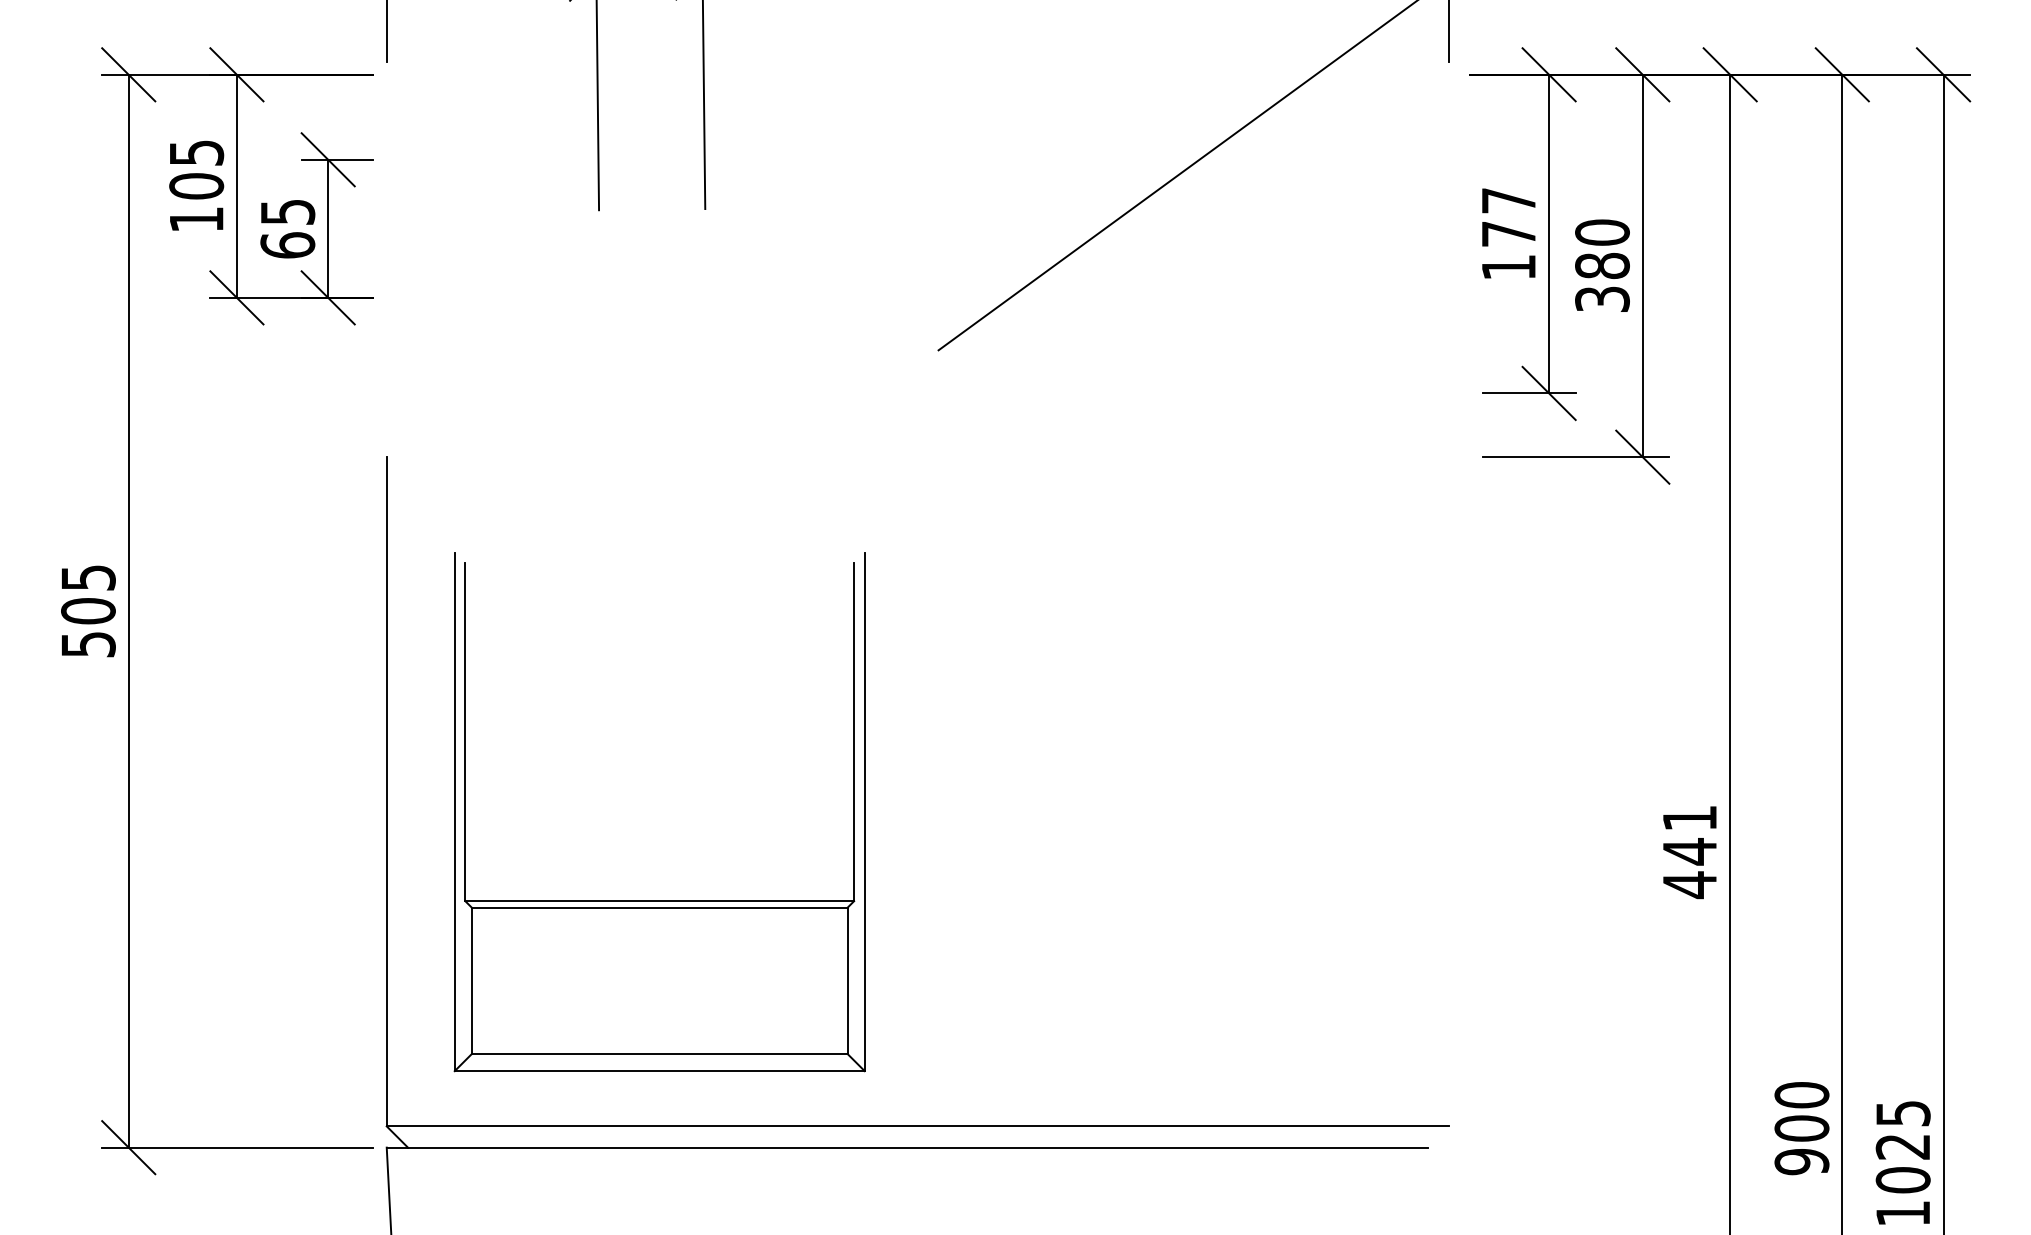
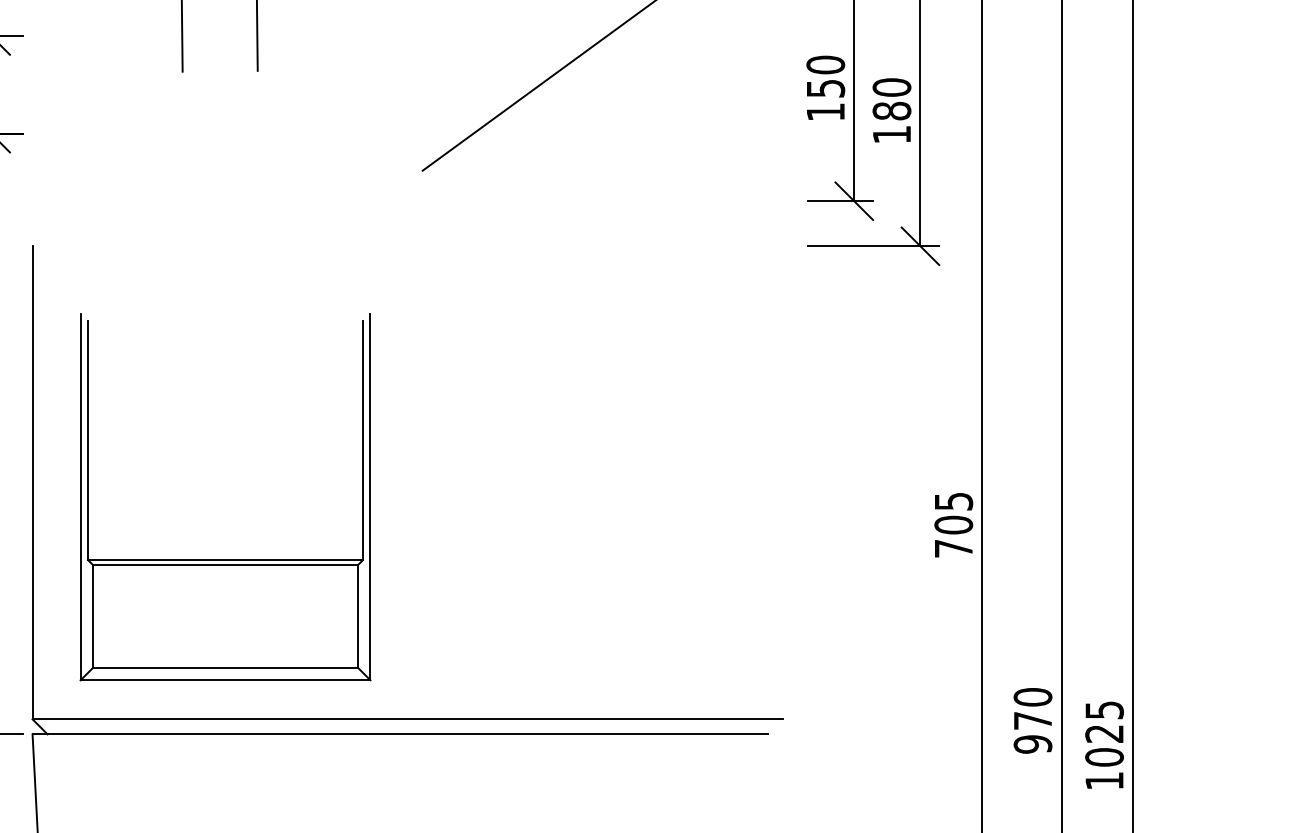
text: (1508, 216) -> (825, 76), 177 -> 150
text: (1602, 298) -> (891, 134), 380 -> 180
text: (1689, 852) -> (953, 525), 441 -> 705
text: (1801, 1128) -> (1032, 720), 900 -> 970

